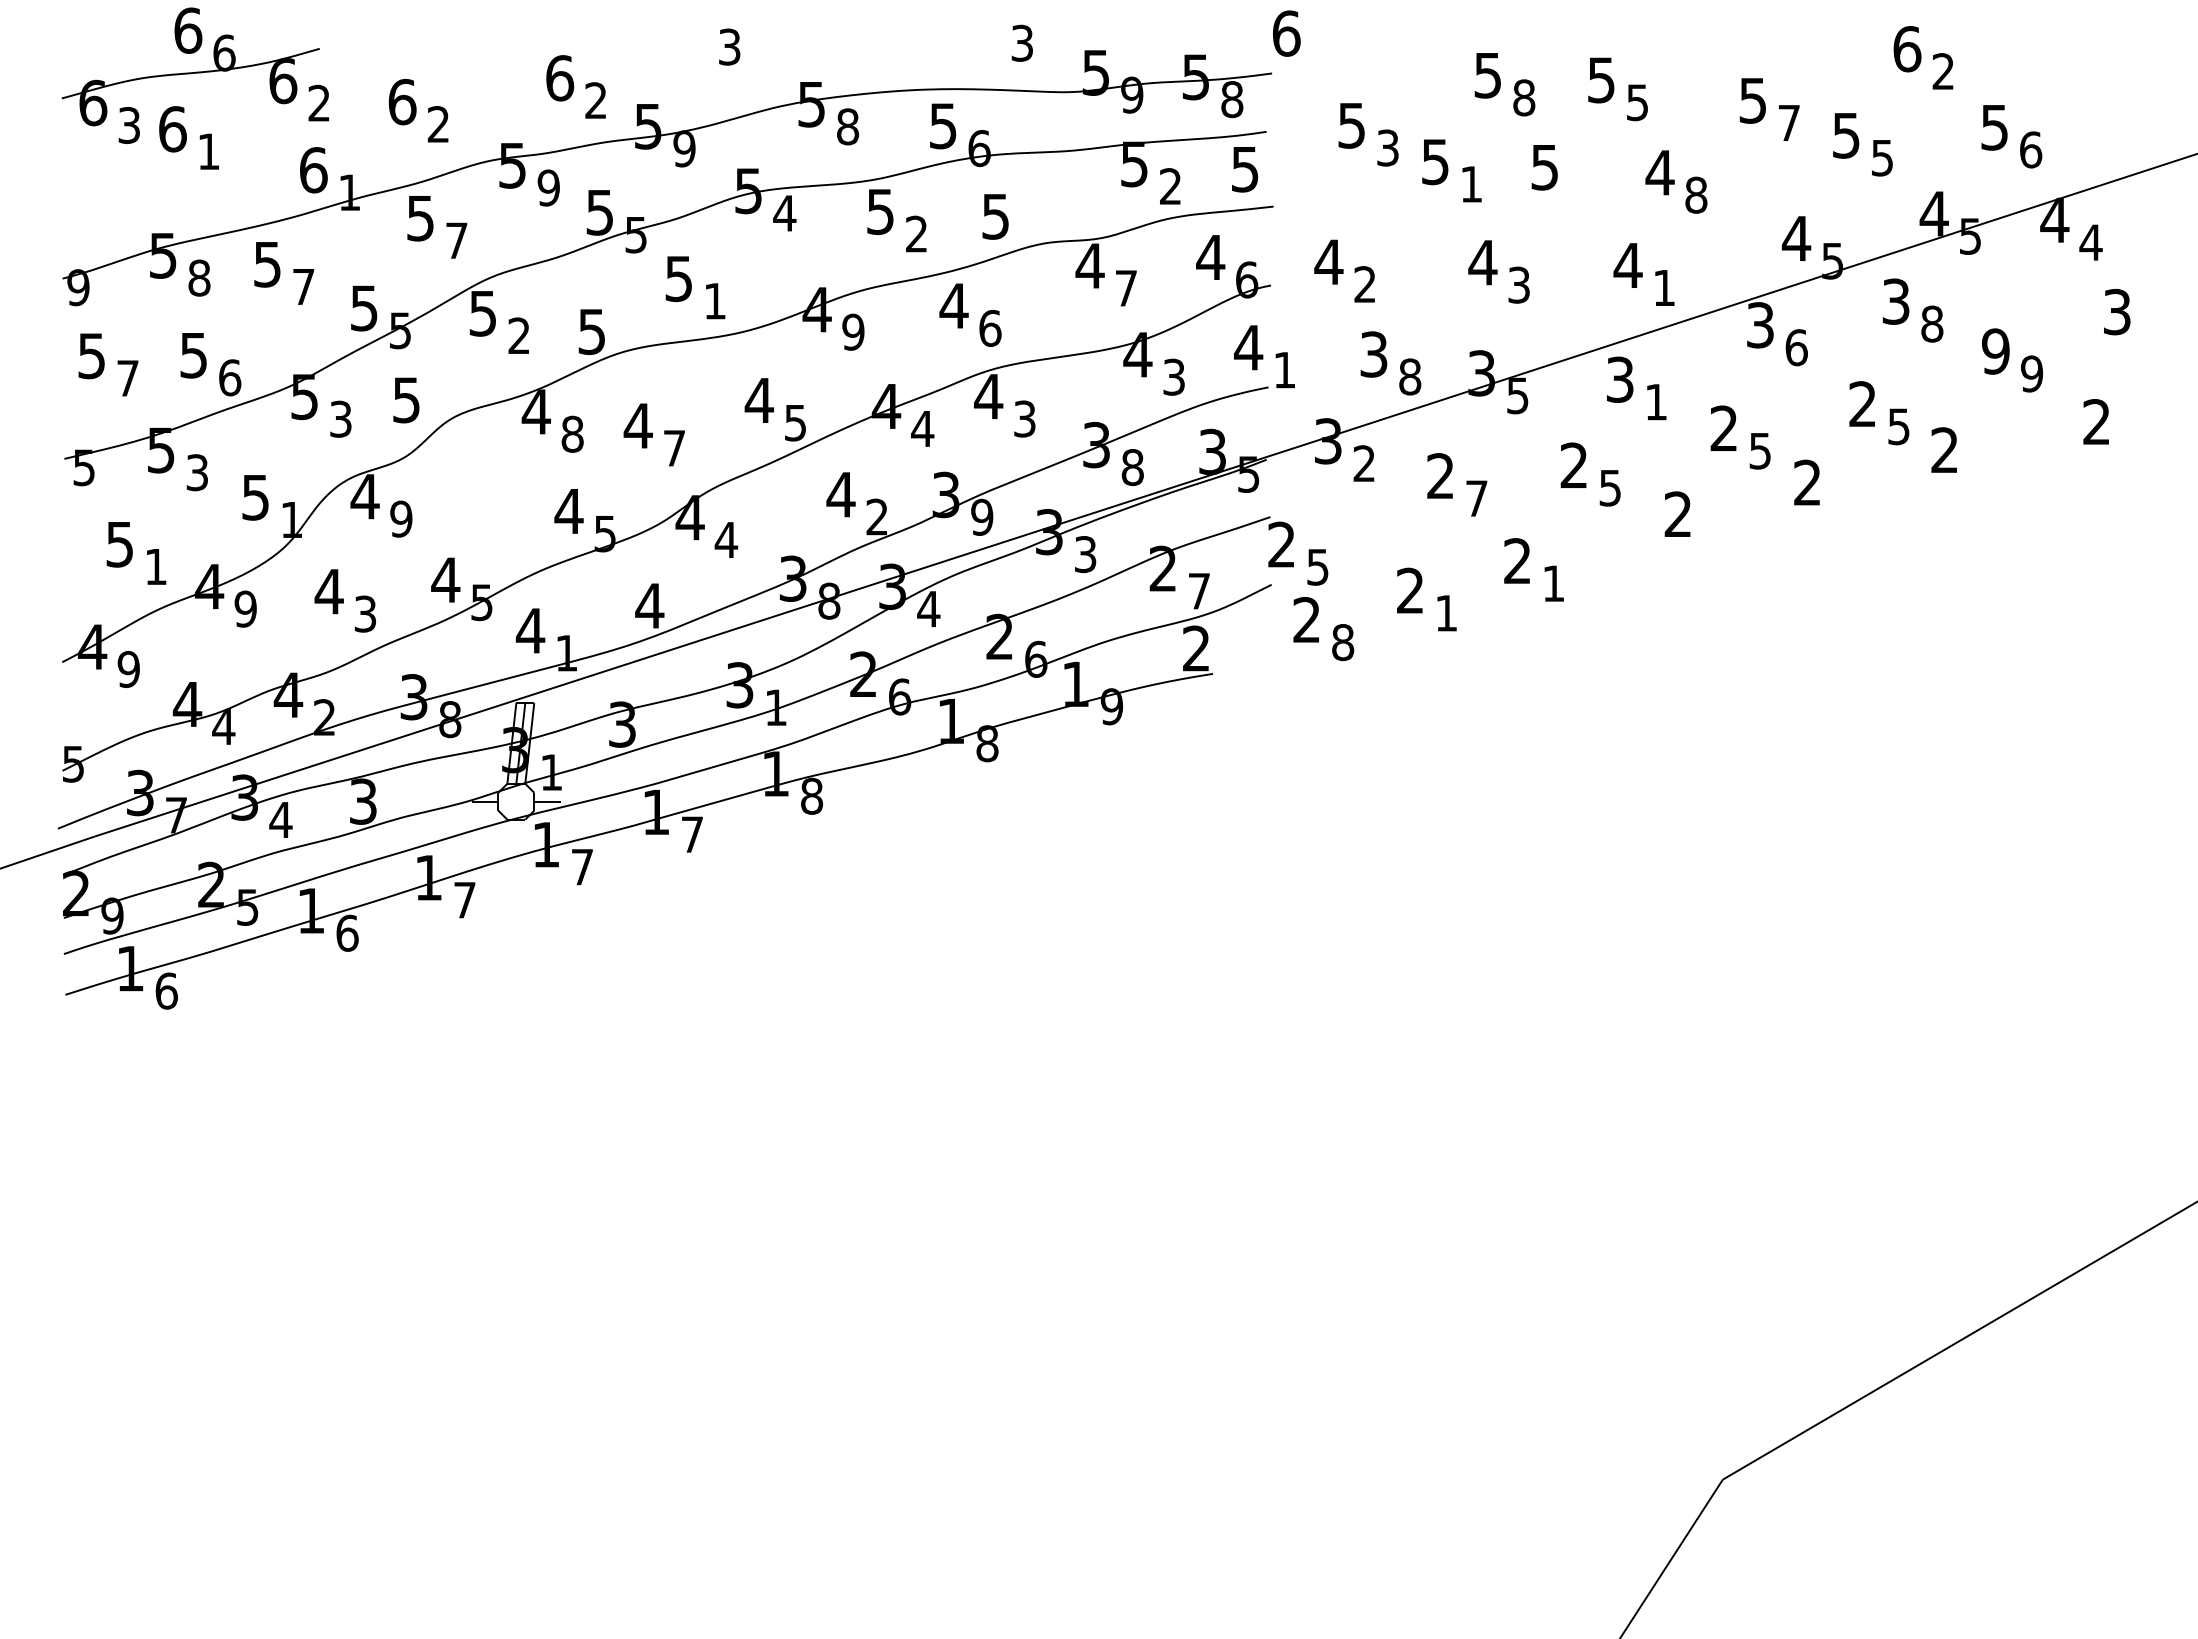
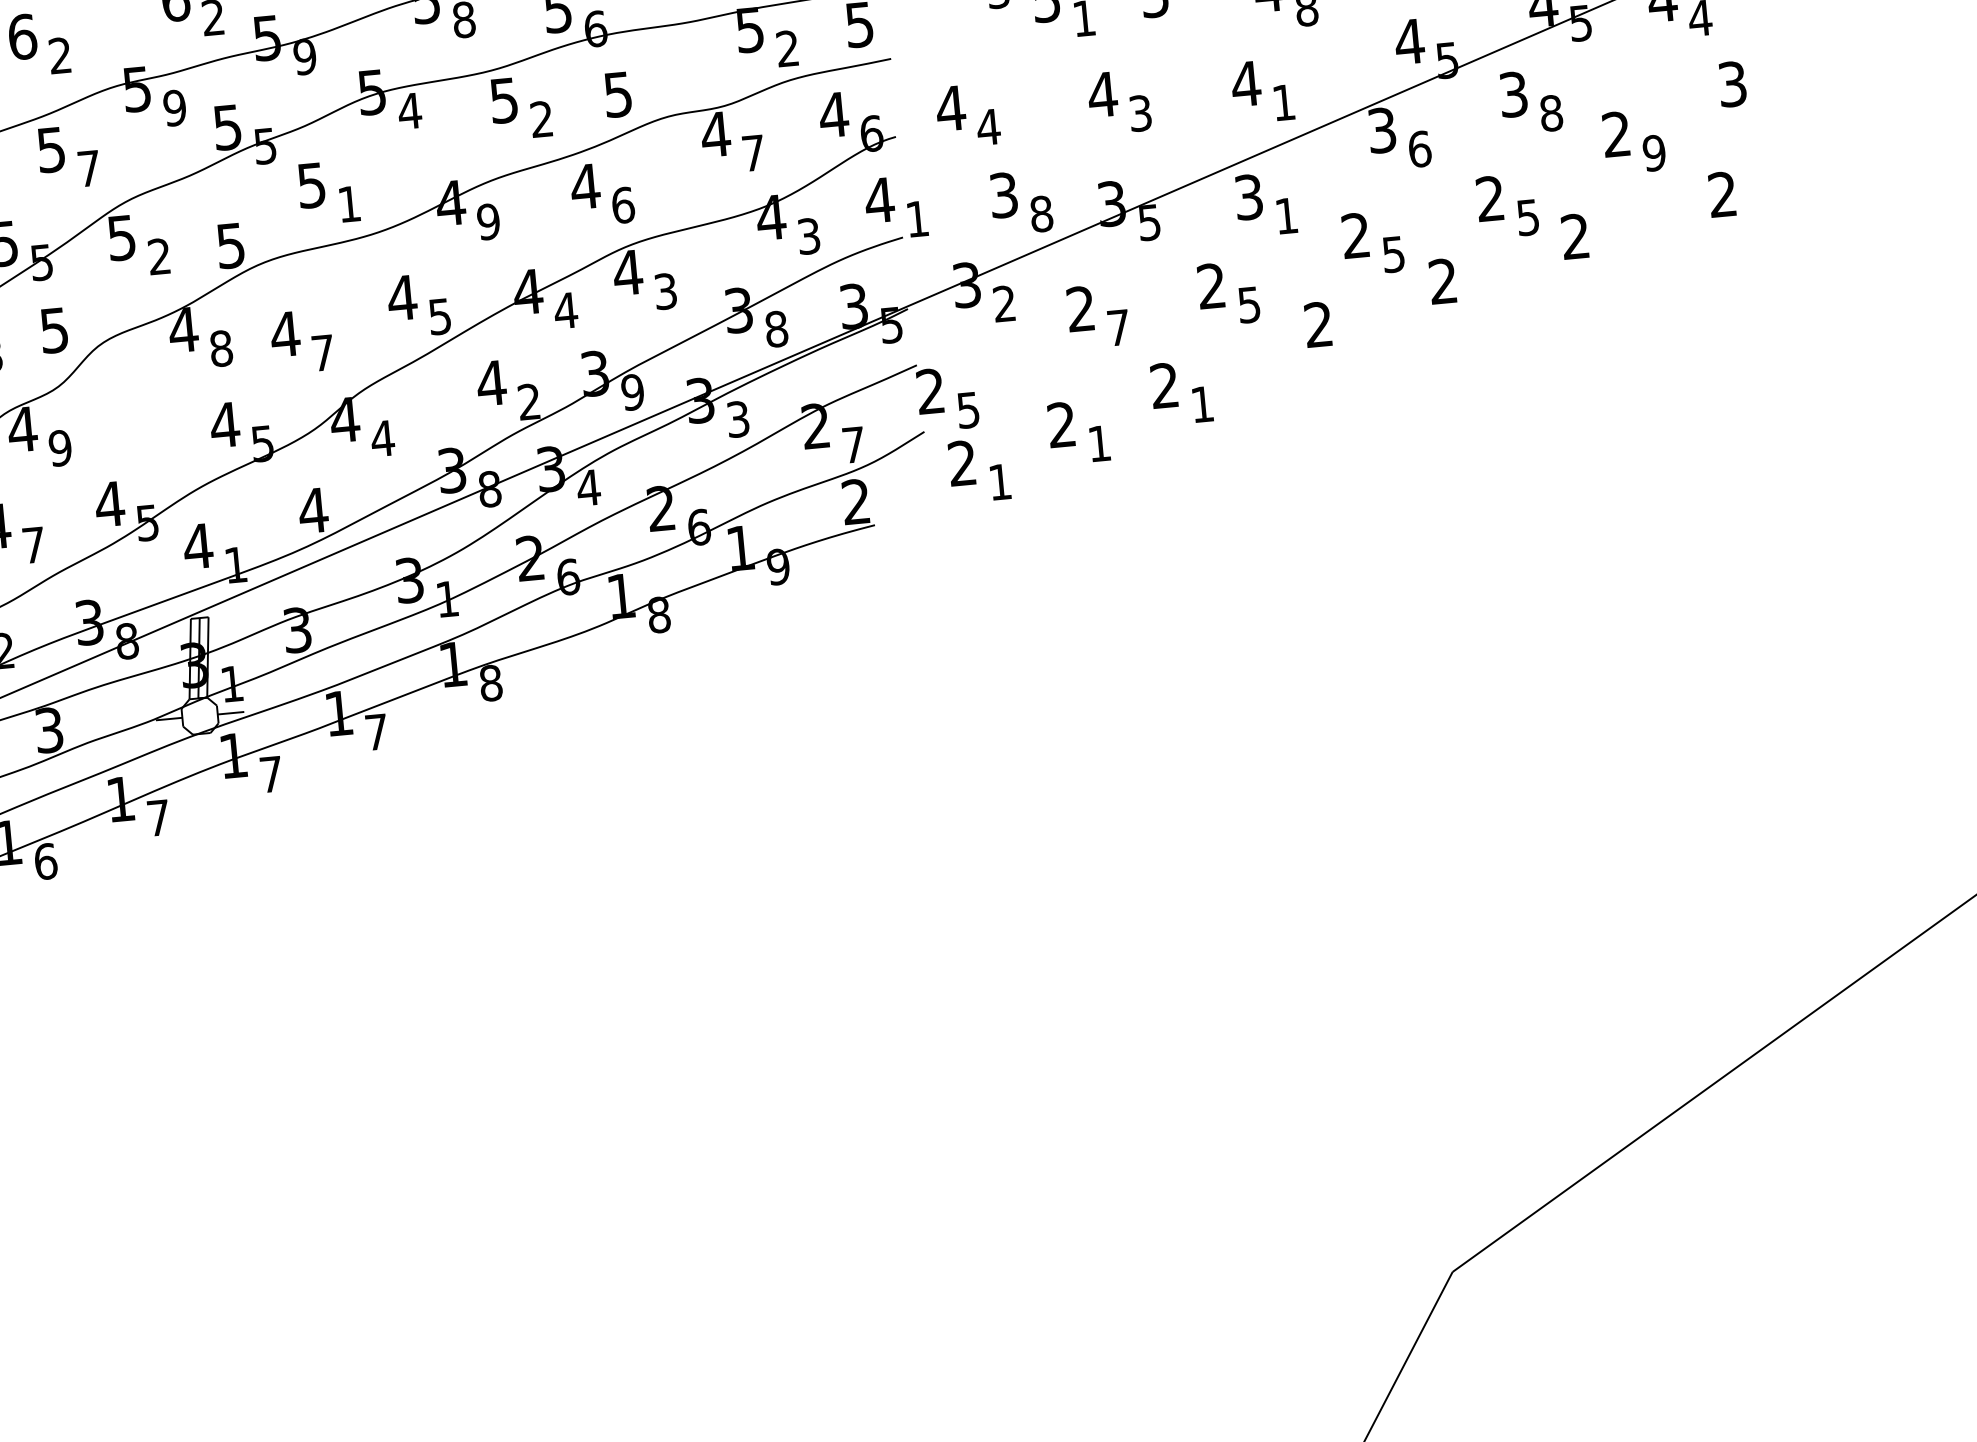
text: (1364, 284) -> (987, 127), 2 -> 4
text: (1995, 351) -> (1616, 134), 9 -> 2
text: (365, 613) -> (33, 544), 3 -> 7
text: (1343, 642) -> (1000, 482), 8 -> 1

